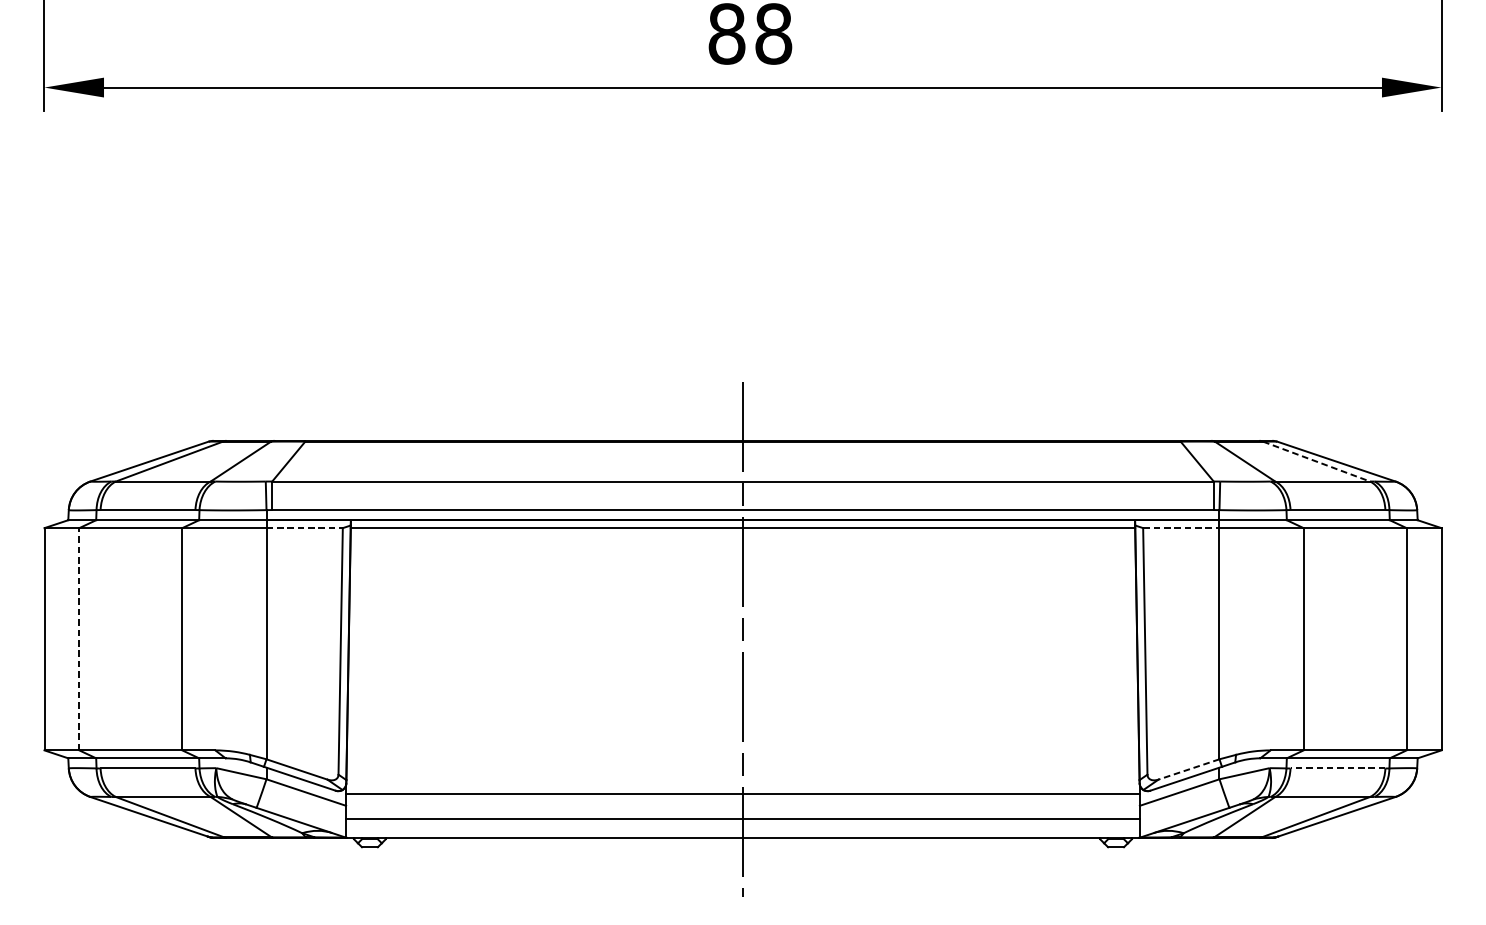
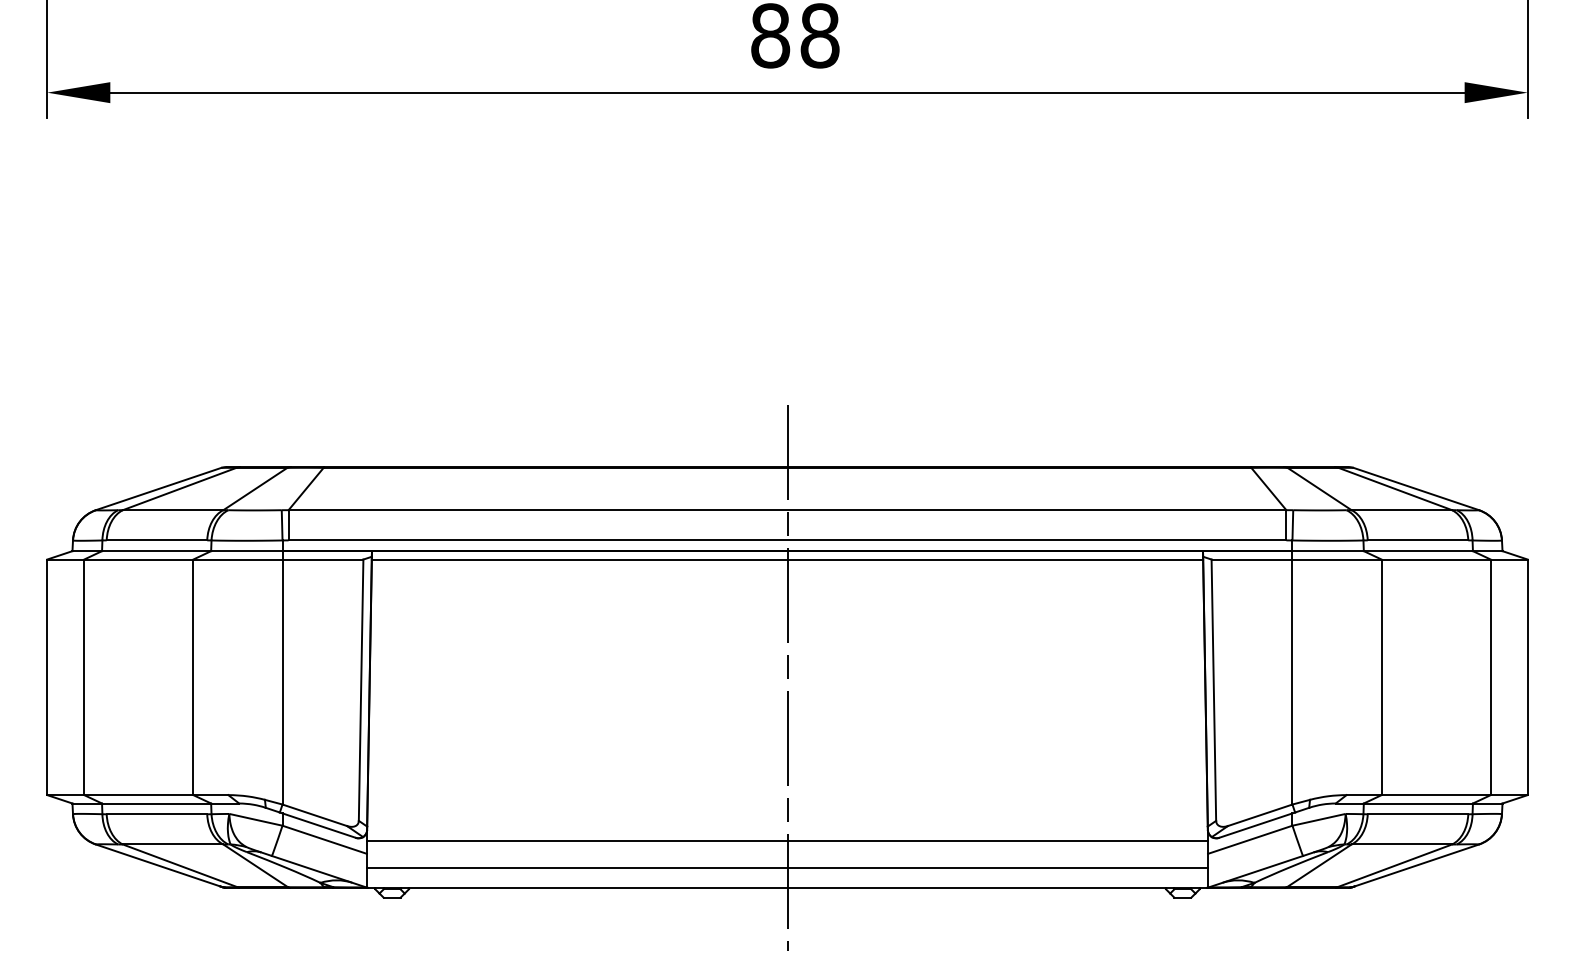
line: (1316, 462) -> (1395, 489), dashed -> solid
line: (305, 528) -> (323, 559), dashed -> solid
line: (1181, 528) -> (1252, 559), dashed -> solid
line: (79, 639) -> (84, 677), dashed -> solid
line: (1337, 768) -> (1417, 814), dashed -> solid
line: (1188, 769) -> (1259, 815), dashed -> solid

